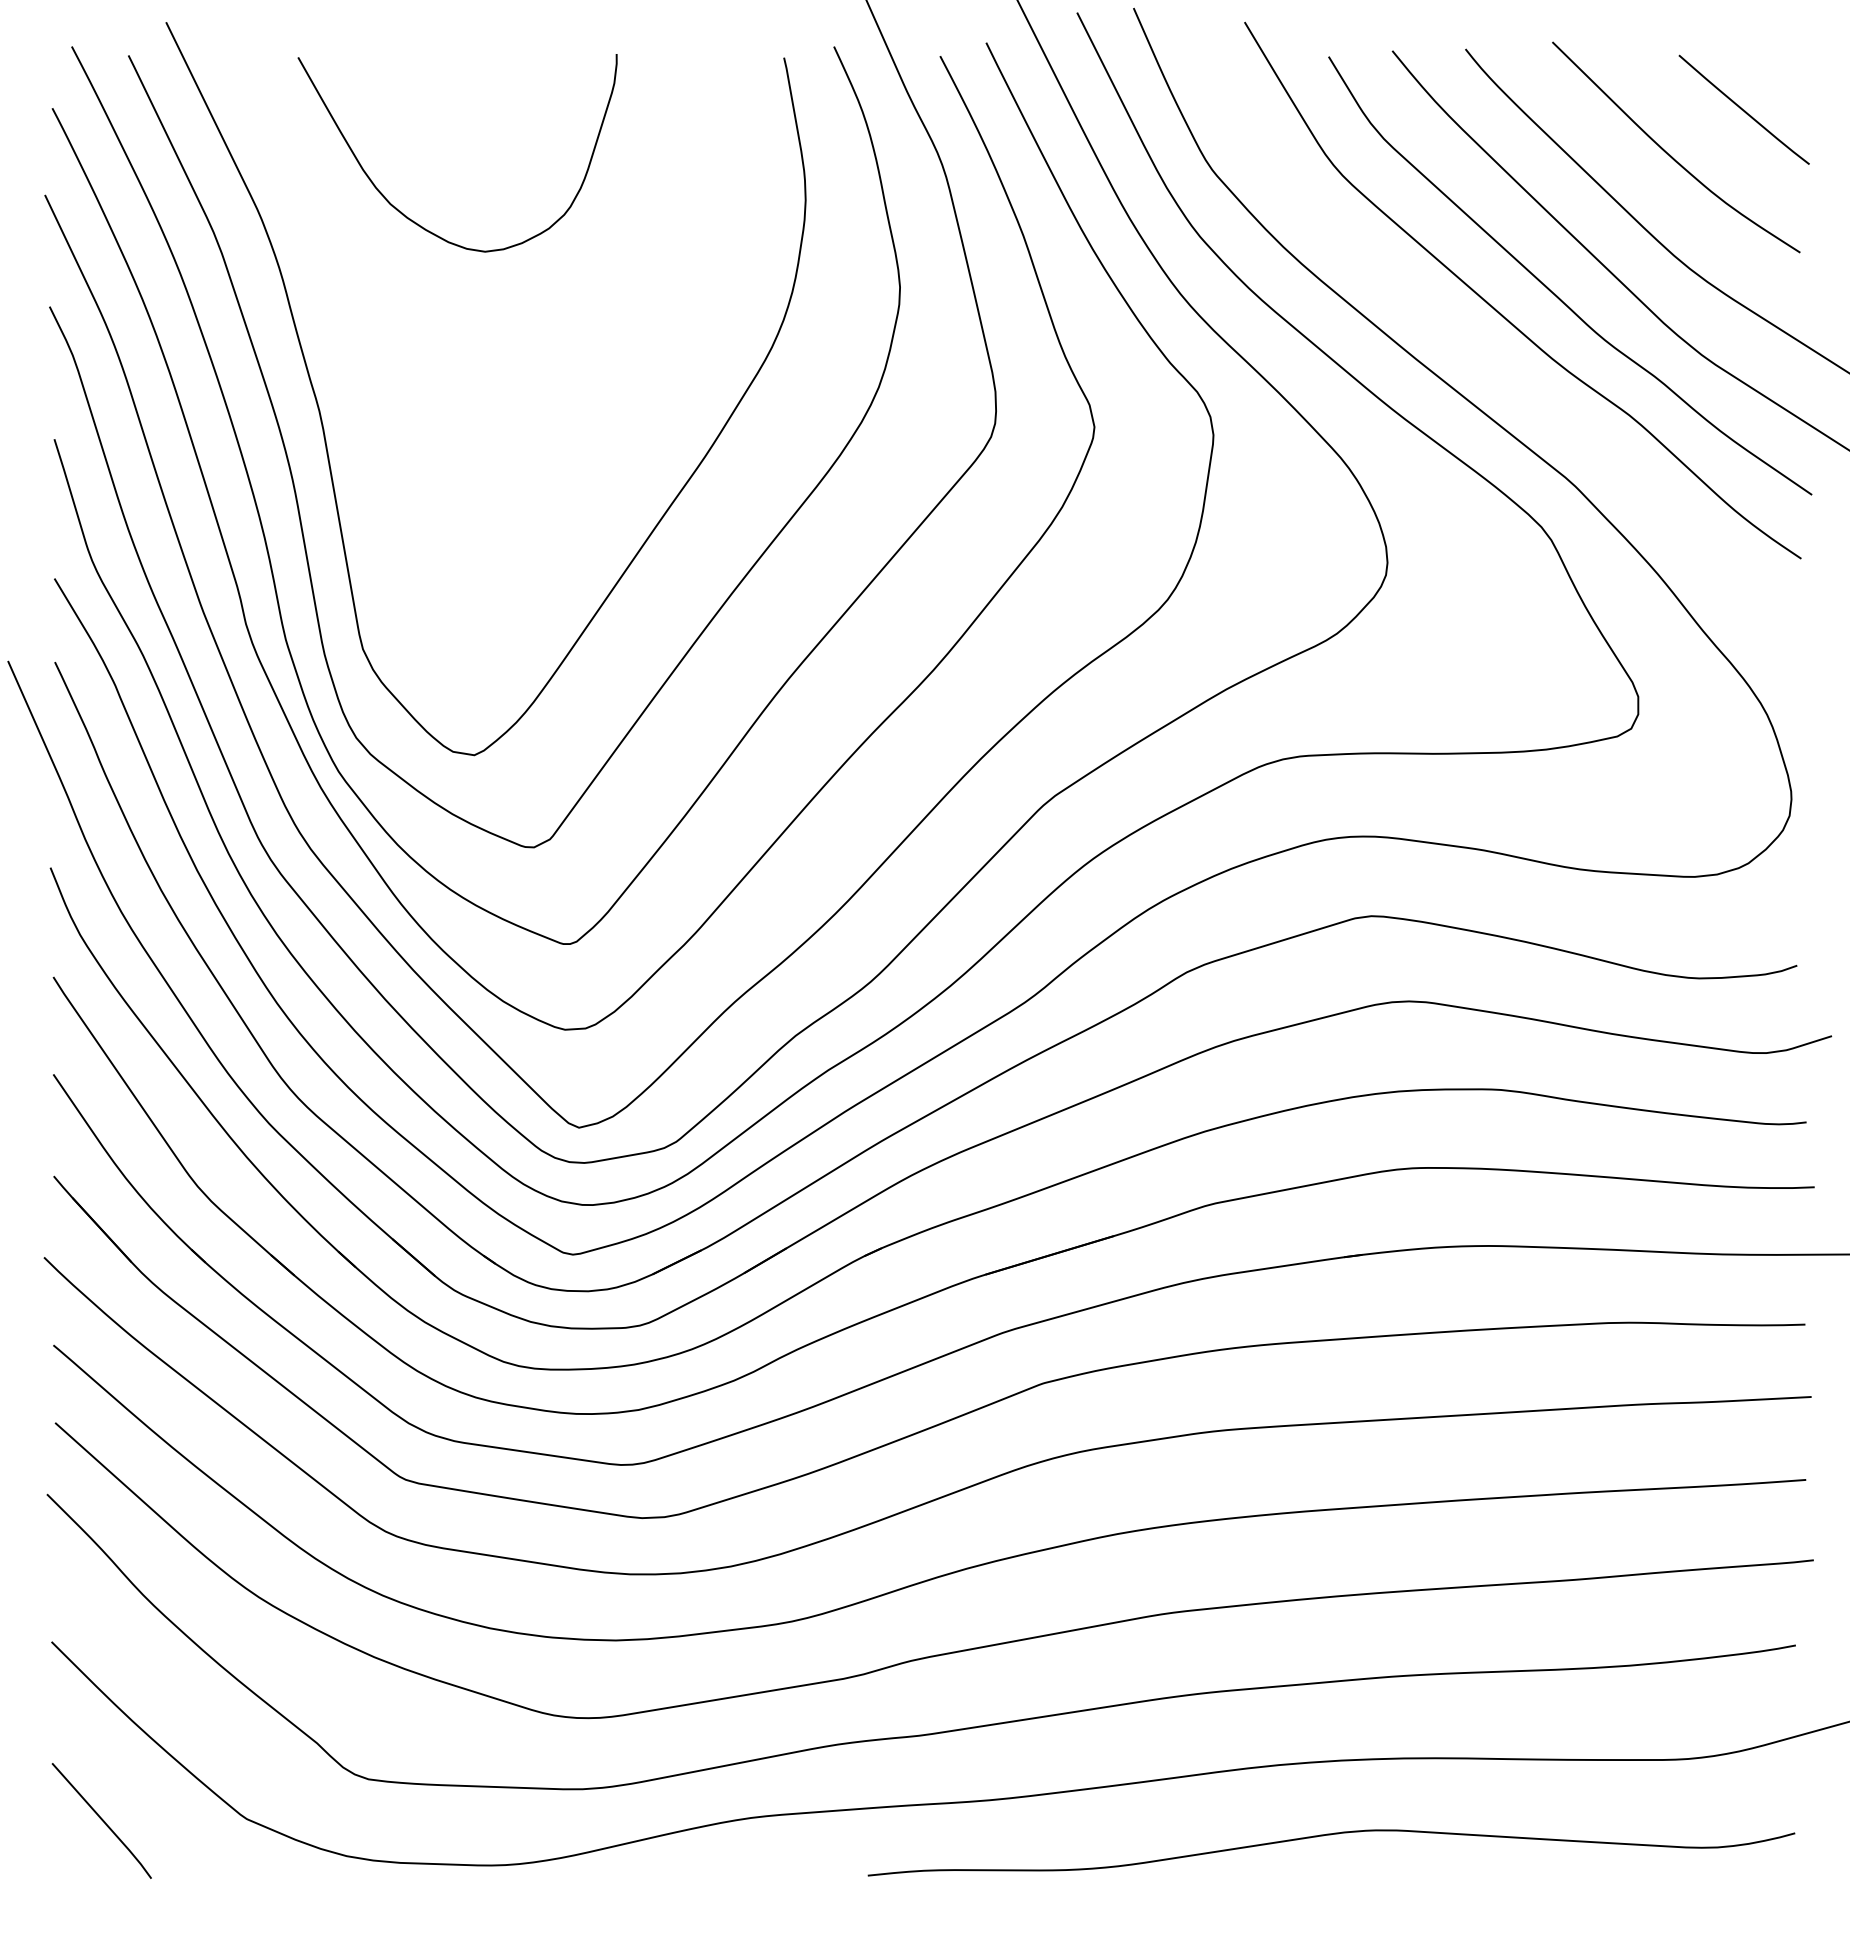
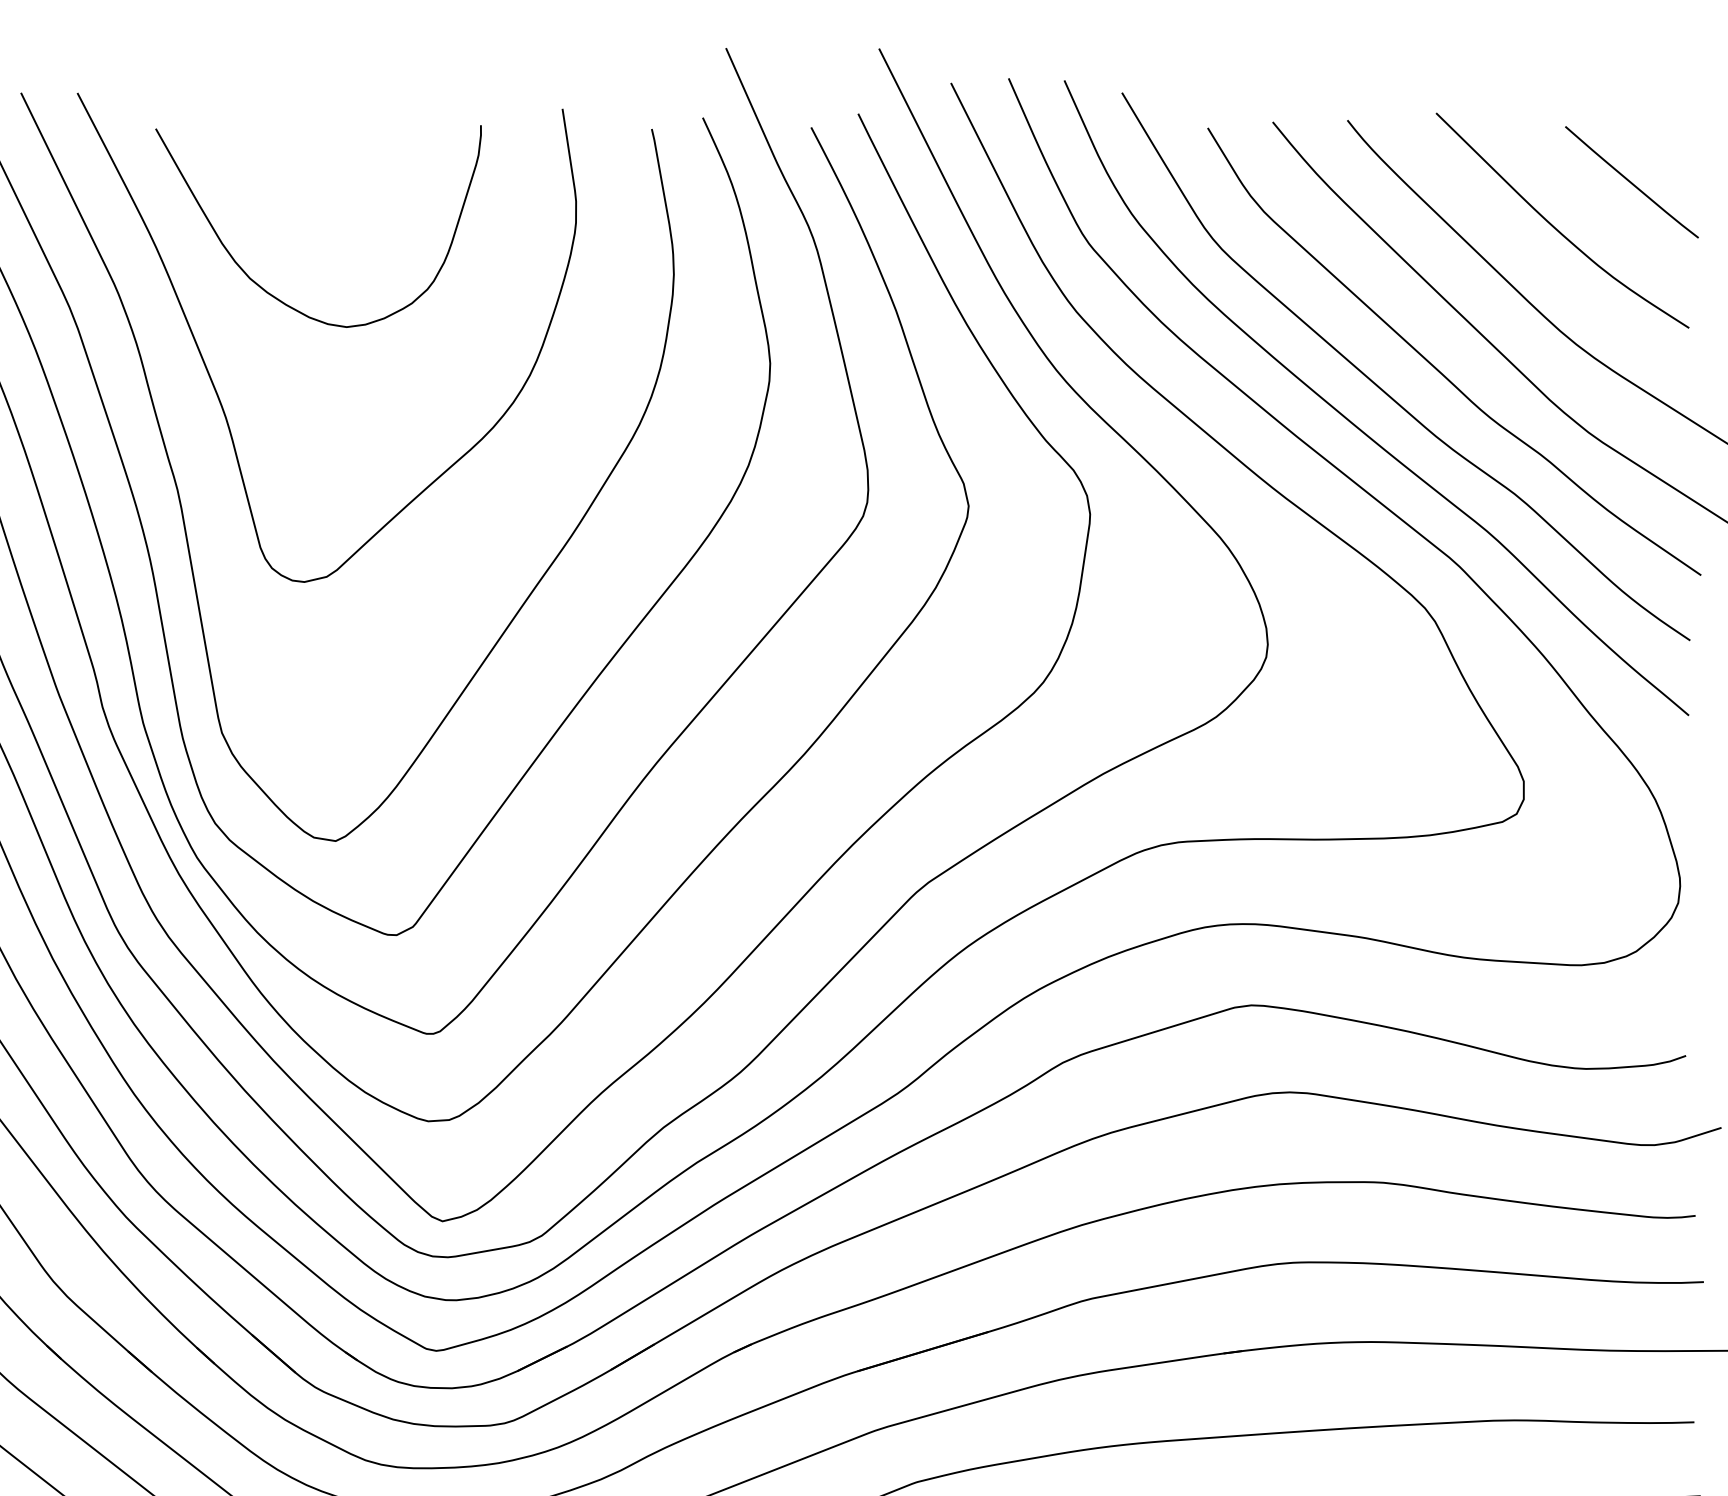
curve: (355, 307) -> (214, 384), added
curve: (1471, 345) -> (1353, 422), added

